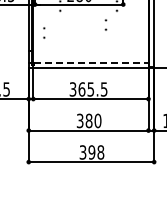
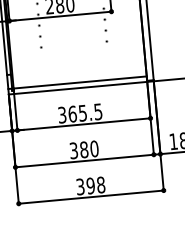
part: (105, 24) -> (105, 35), moved
part: (44, 32) -> (40, 41), moved
line: (91, 62) -> (80, 82), dashed -> solid

